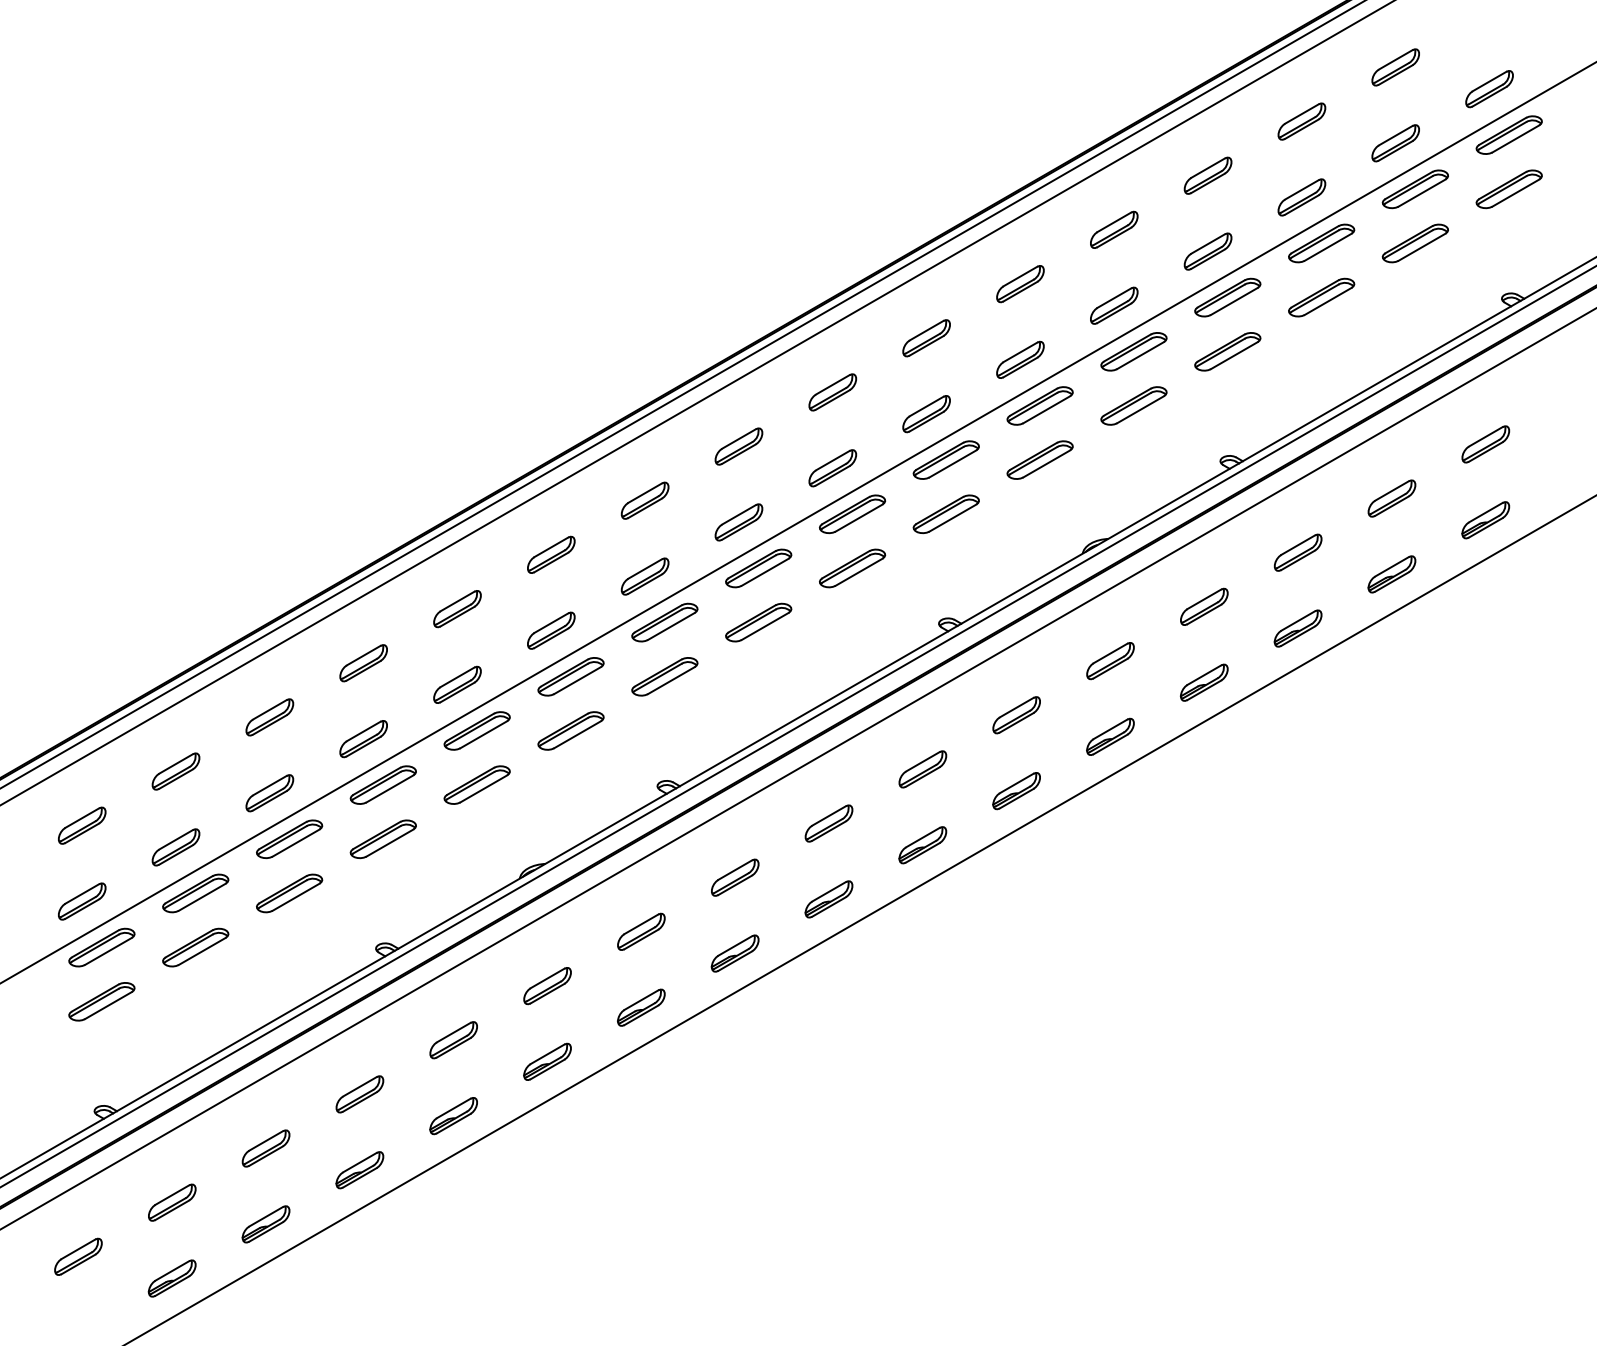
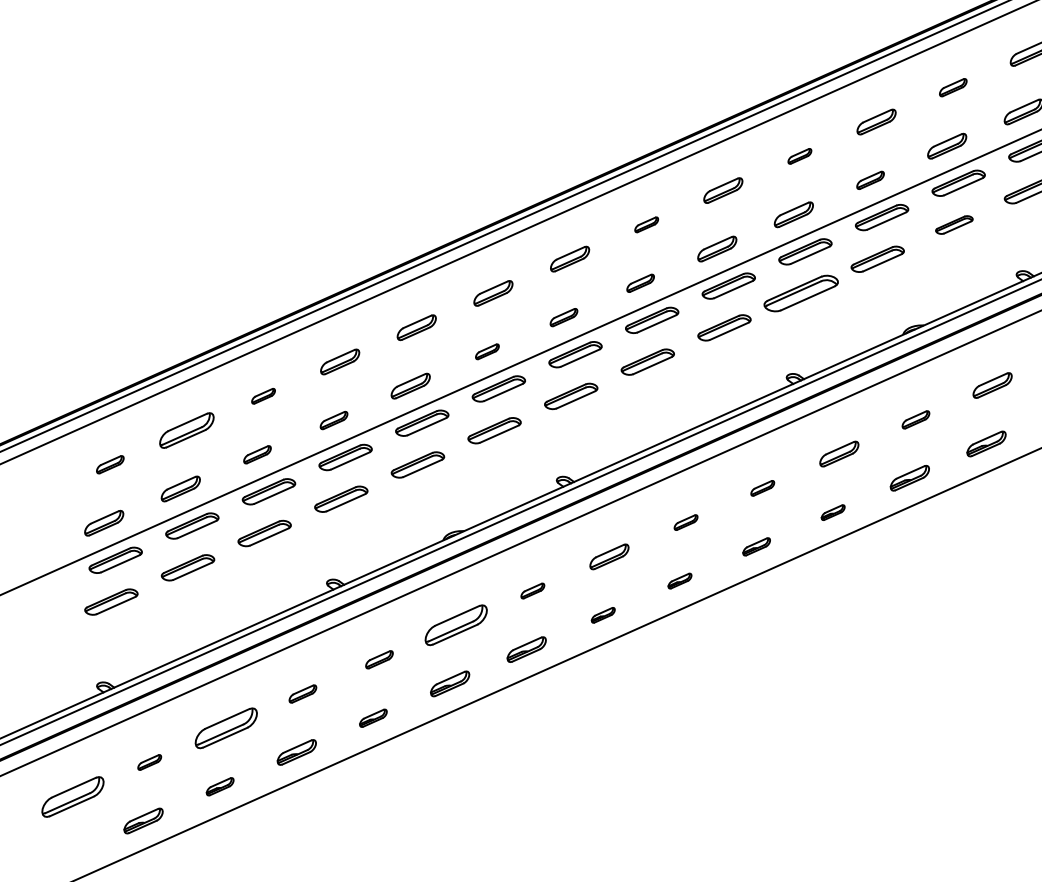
part: (1114, 229) -> (953, 87), size x0.7
part: (926, 338) -> (799, 156), size x0.6
part: (1020, 359) -> (870, 180), size x0.7
part: (1133, 405) -> (954, 224), size x0.7
part: (738, 446) -> (646, 224), size x0.6
part: (945, 514) -> (800, 293), size x1.4
part: (738, 522) -> (640, 283), size x0.7
part: (644, 576) -> (563, 317), size x0.7
part: (551, 630) -> (487, 351), size x0.6
part: (1110, 661) -> (915, 420), size x0.7
part: (269, 717) -> (263, 396), size x0.6
part: (363, 739) -> (333, 420), size x0.7
part: (922, 769) -> (762, 488), size x0.6
part: (175, 771) -> (186, 430), size x1.4
part: (1016, 791) -> (833, 512), size x0.6
part: (269, 793) -> (257, 454), size x0.7
part: (828, 823) -> (685, 522), size x0.6
part: (82, 825) -> (110, 464), size x0.7
part: (922, 845) -> (756, 546), size x0.7
part: (828, 899) -> (679, 581), size x0.6
part: (641, 931) -> (532, 590), size x0.6
part: (734, 953) -> (602, 615), size x0.6
part: (547, 986) -> (456, 625), size x1.6
part: (453, 1040) -> (379, 659), size x0.7
part: (359, 1094) -> (302, 694), size x0.7
part: (453, 1116) -> (373, 718), size x0.7
part: (265, 1148) -> (225, 728), size x1.6
part: (172, 1202) -> (149, 762), size x0.6
part: (265, 1224) -> (219, 786), size x0.7
part: (78, 1256) -> (73, 796), size x1.6

